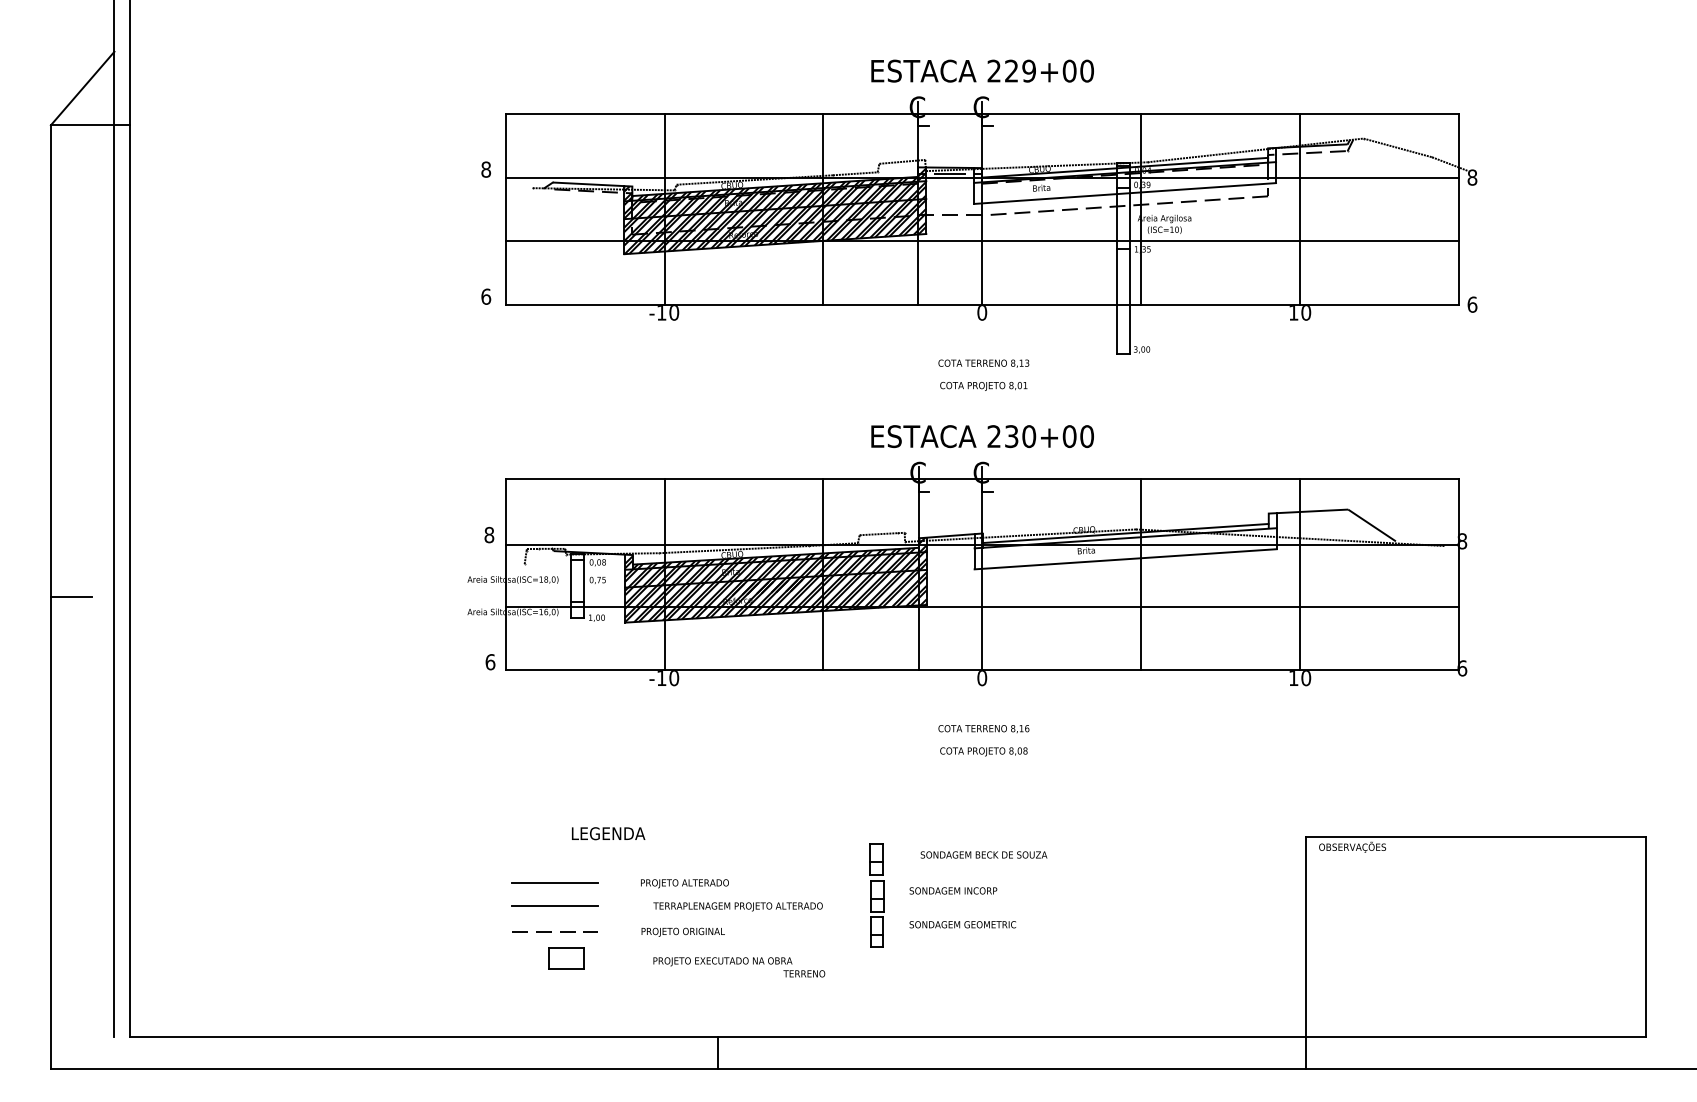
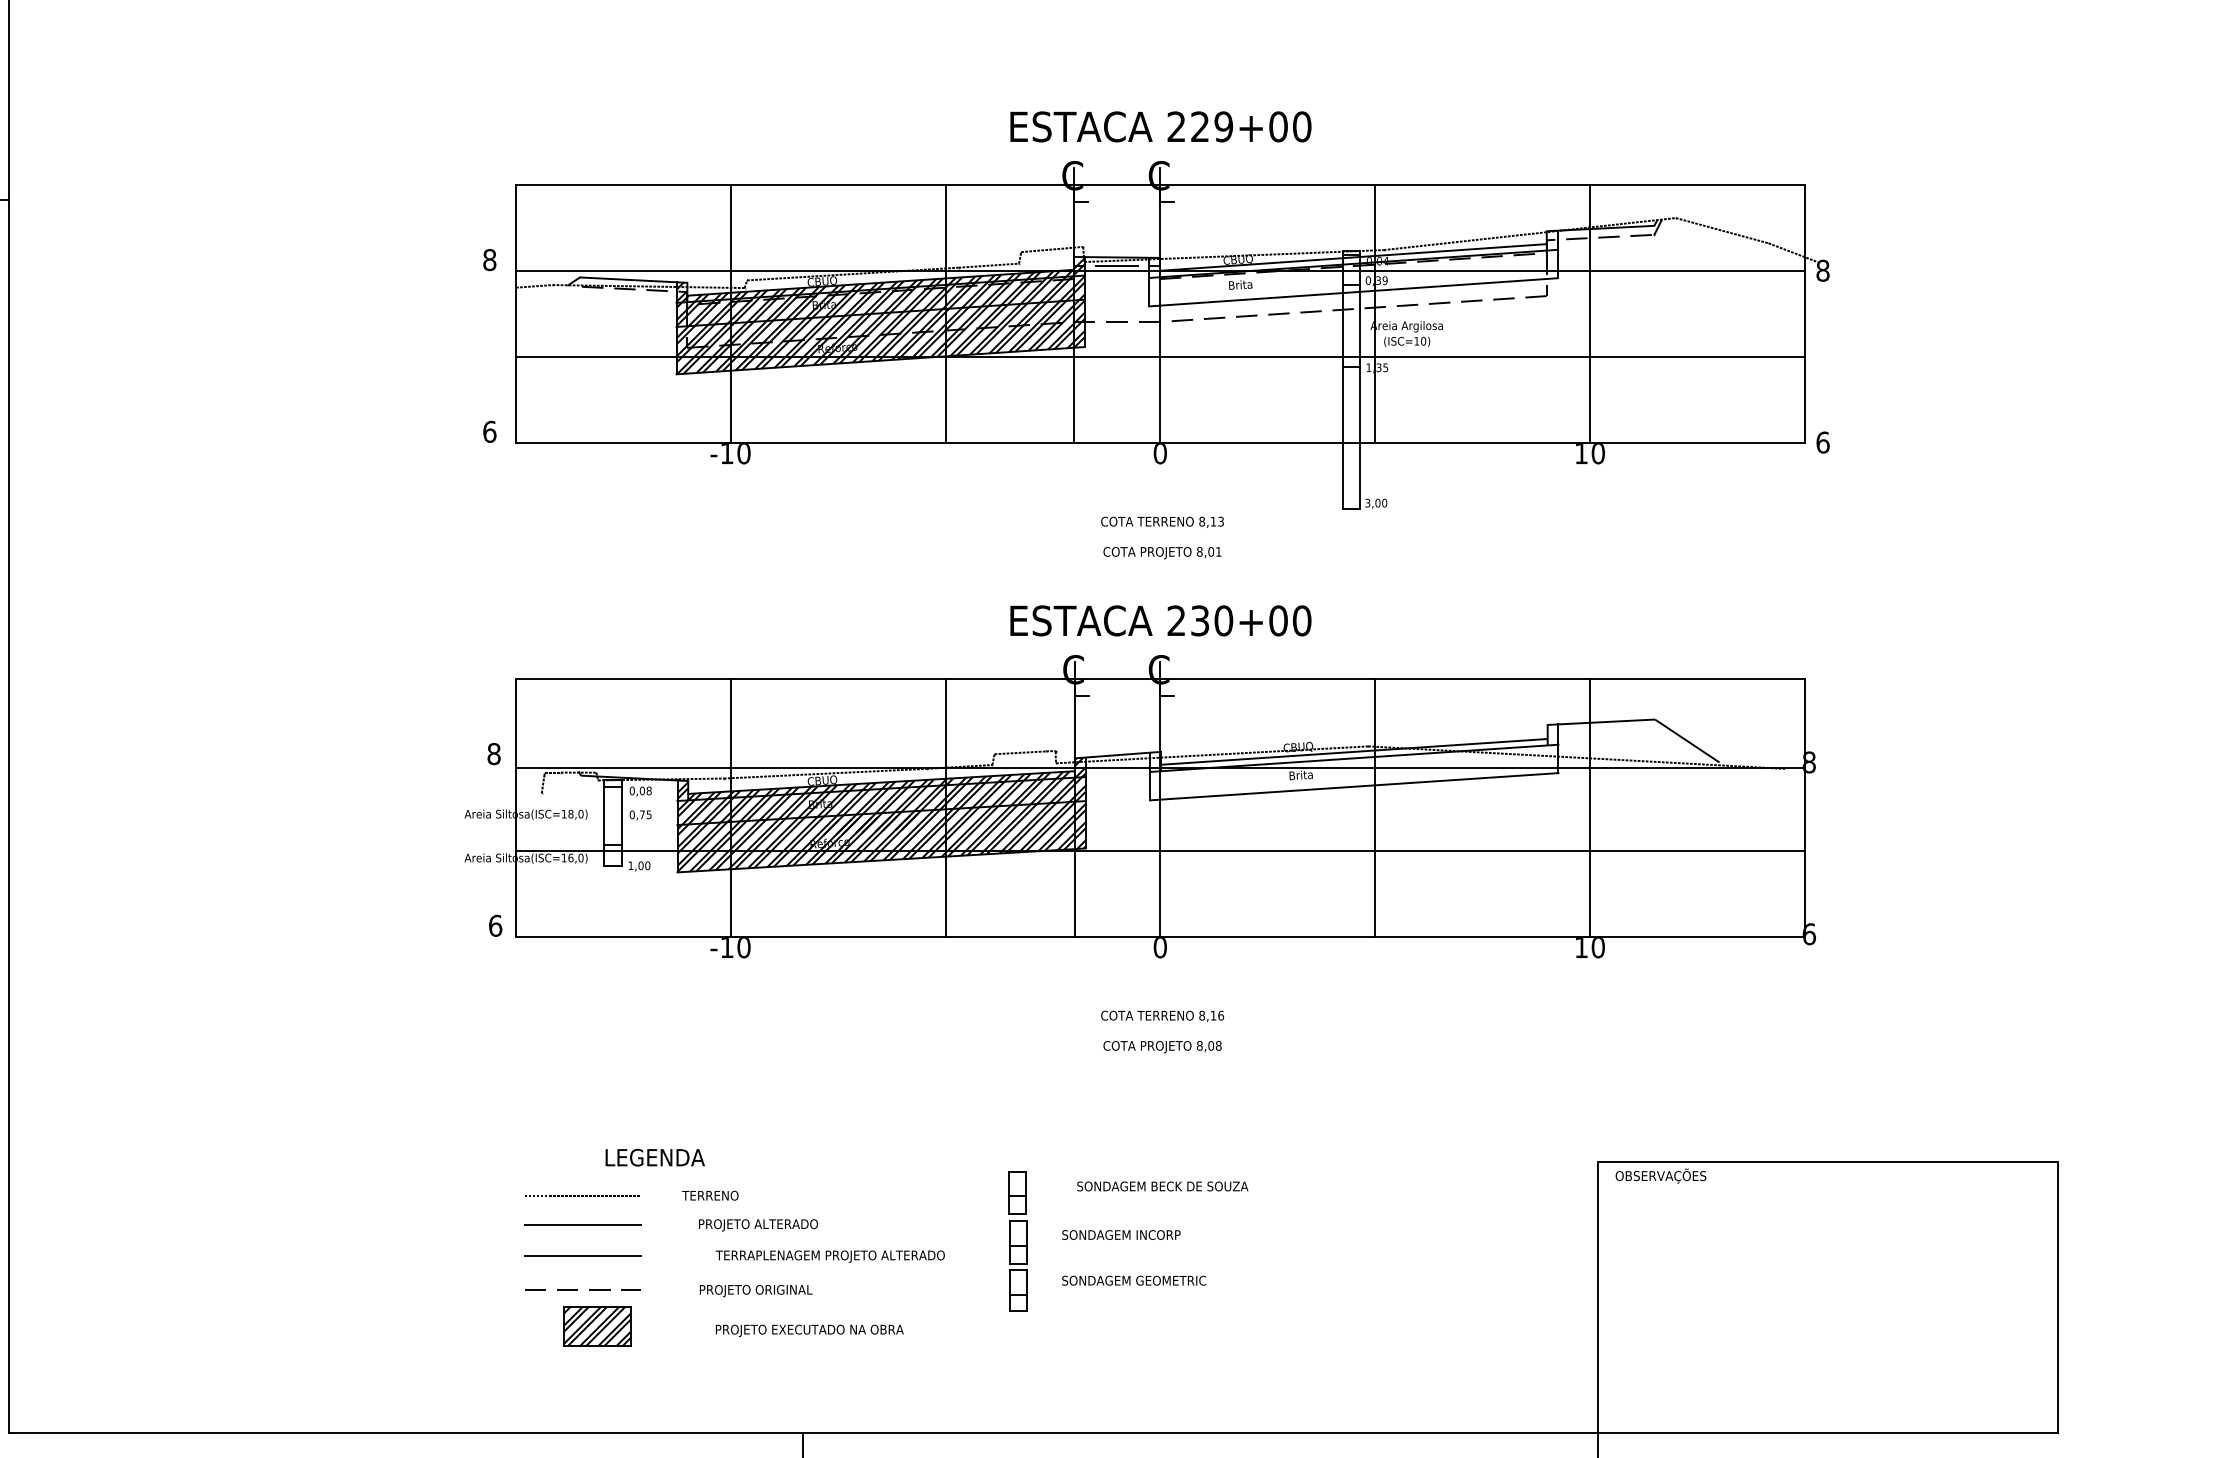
line: (518, 189) -> (533, 286), added
line: (554, 862) -> (582, 1196), added
part: (565, 958) -> (597, 1326), size x1.43
text: (804, 973) -> (710, 1195), moved

